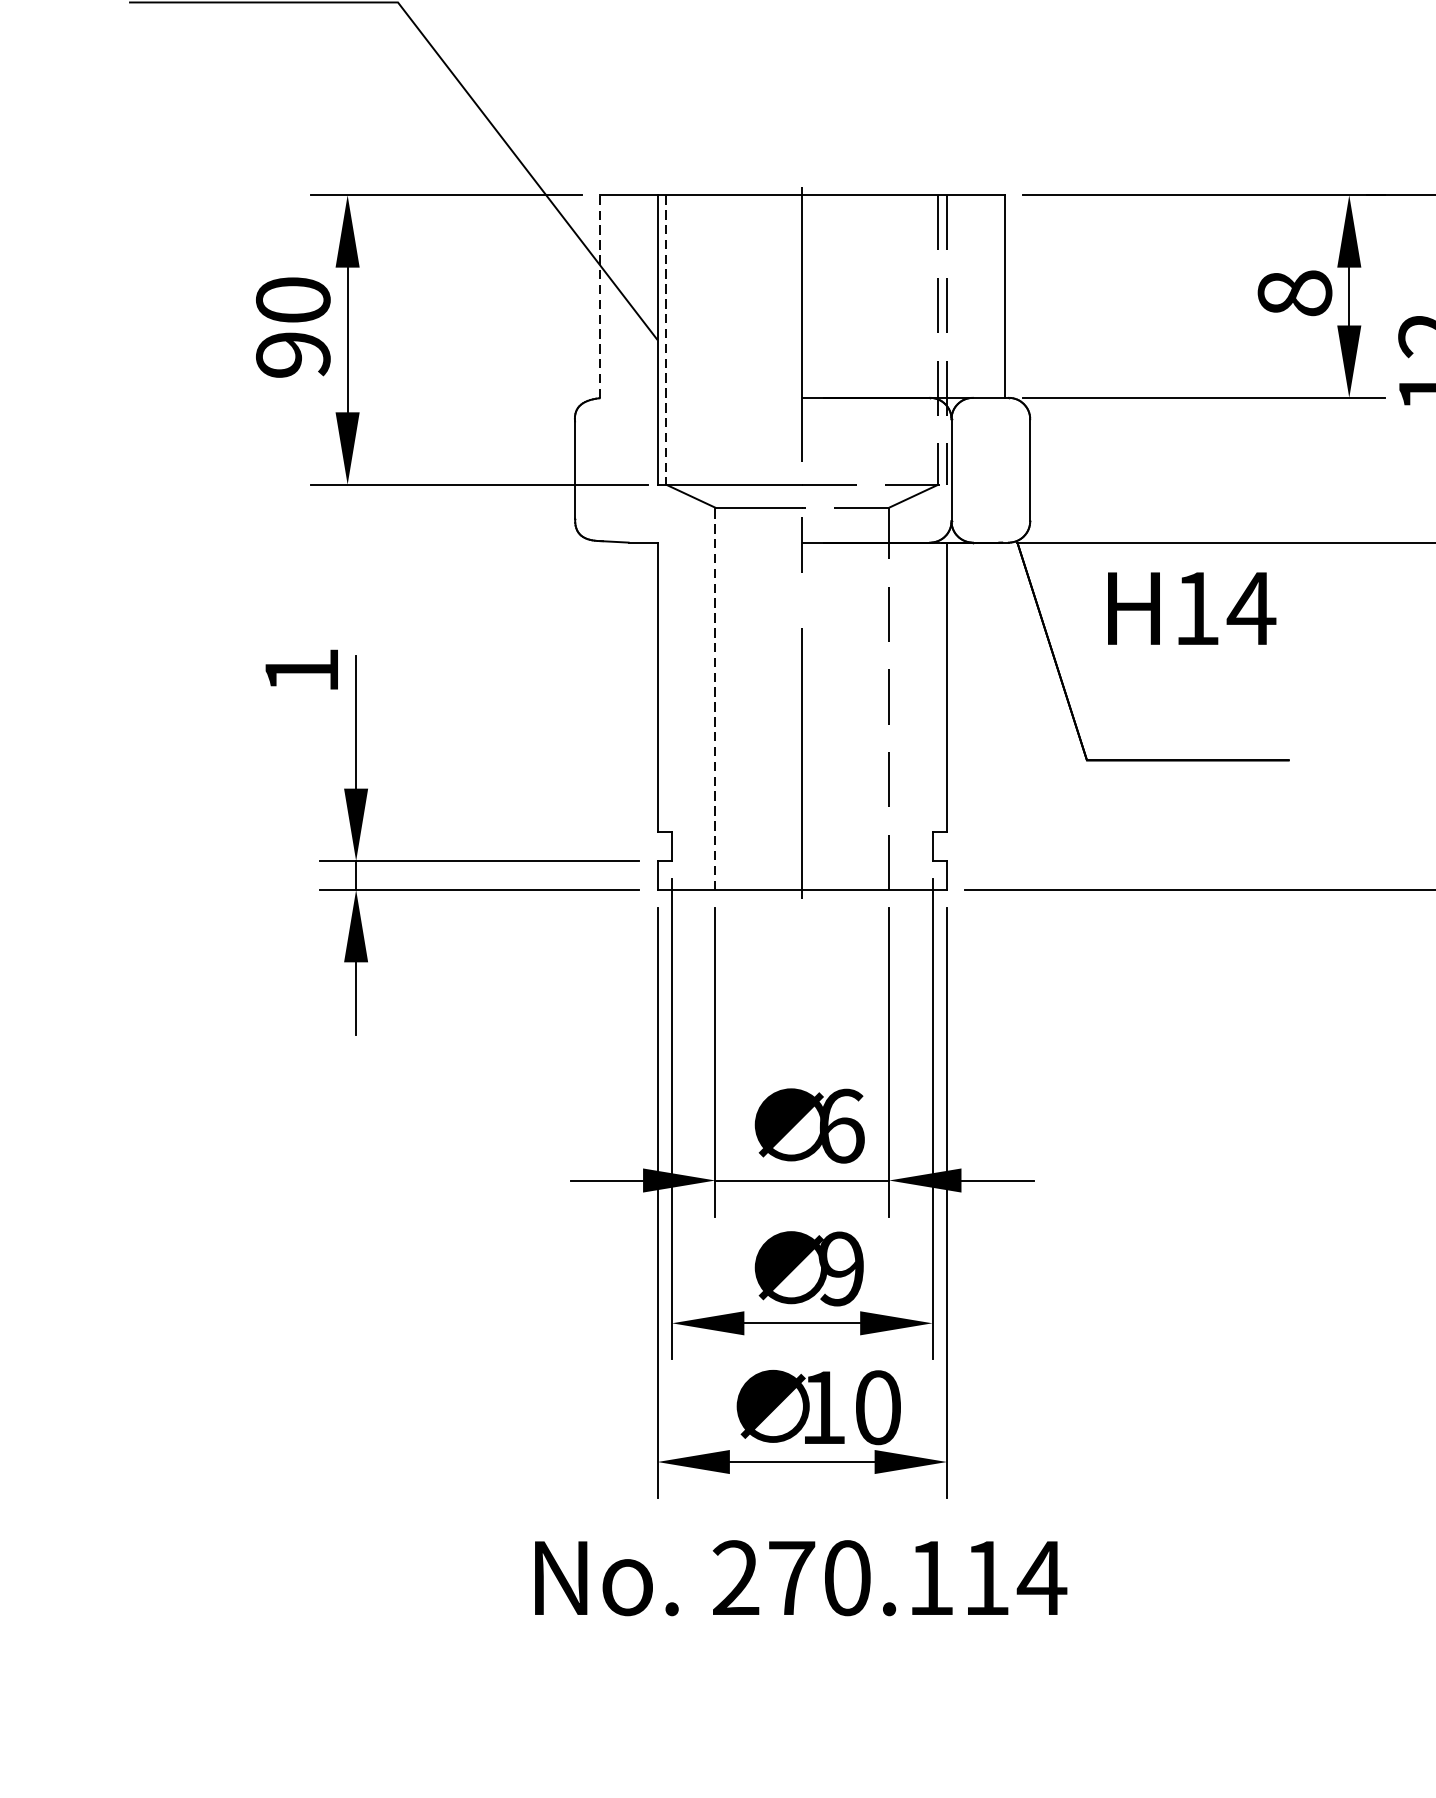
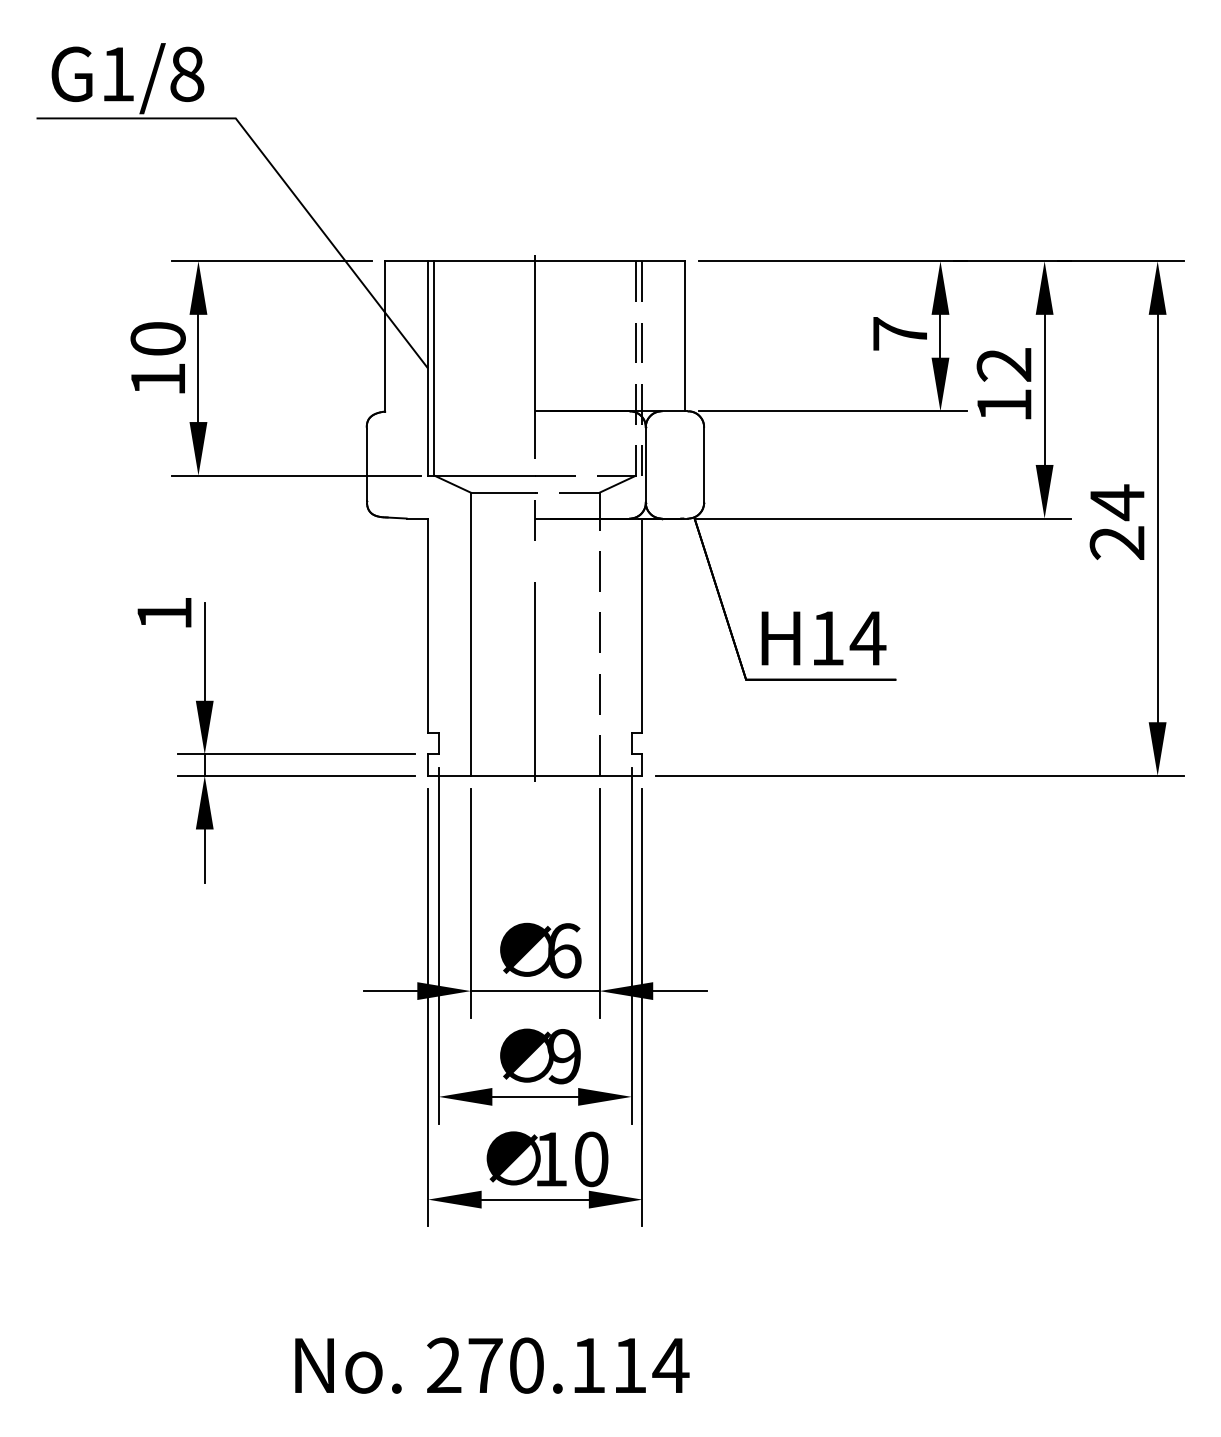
text: (1293, 292) -> (899, 333), 8 -> 7
line: (600, 295) -> (385, 335), dashed -> solid
line: (666, 340) -> (434, 368), dashed -> solid
text: (292, 354) -> (157, 379), 90 -> 10
text: (1191, 608) -> (823, 638), moved
line: (714, 699) -> (470, 634), dashed -> solid
text: (801, 1577) -> (492, 1365), moved

